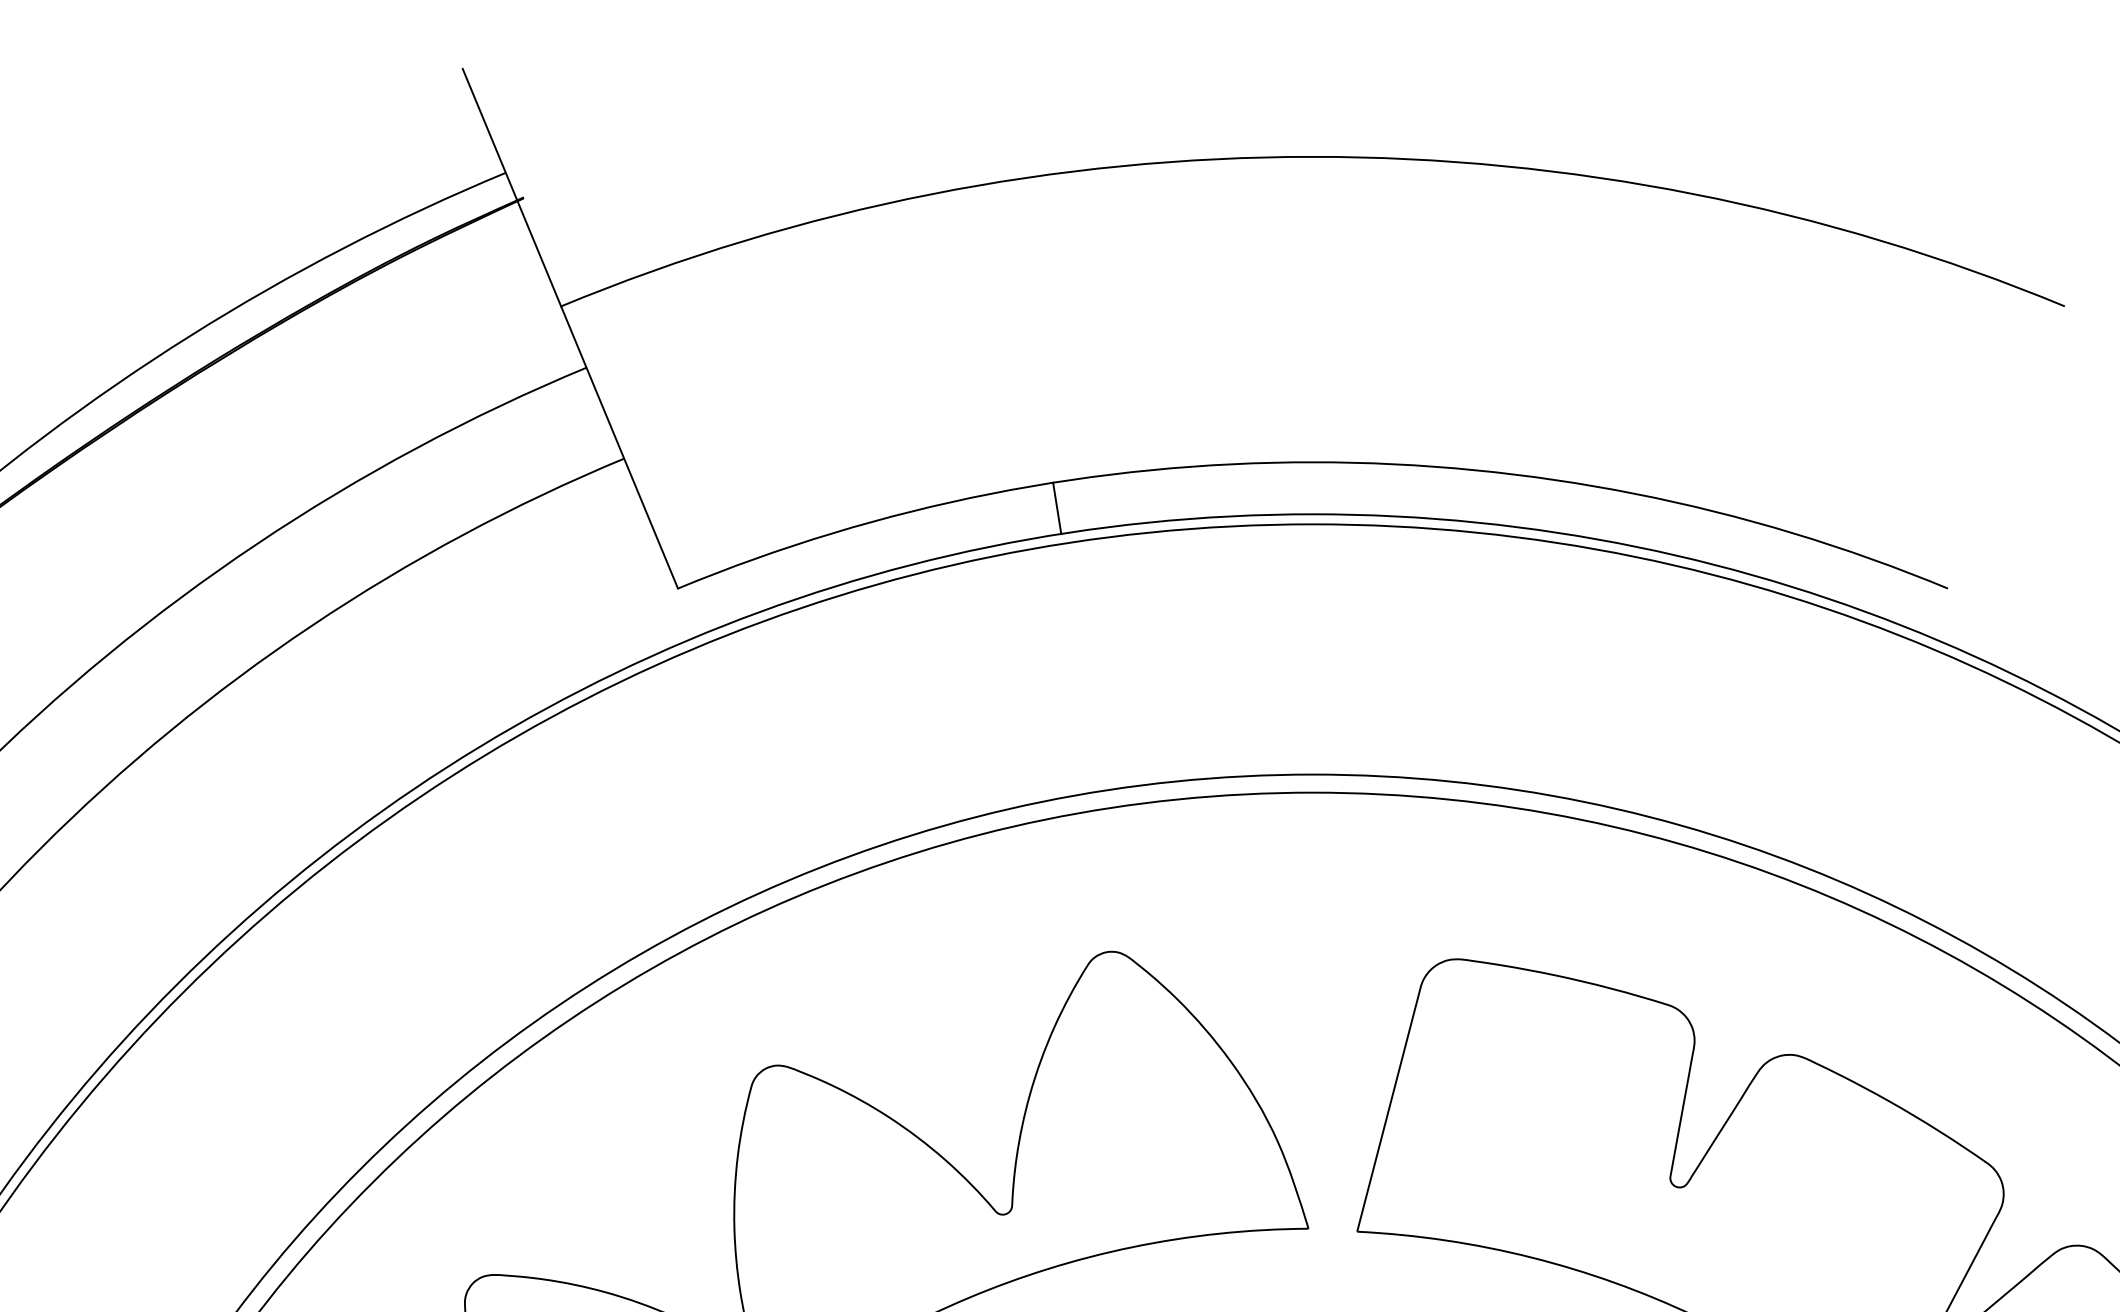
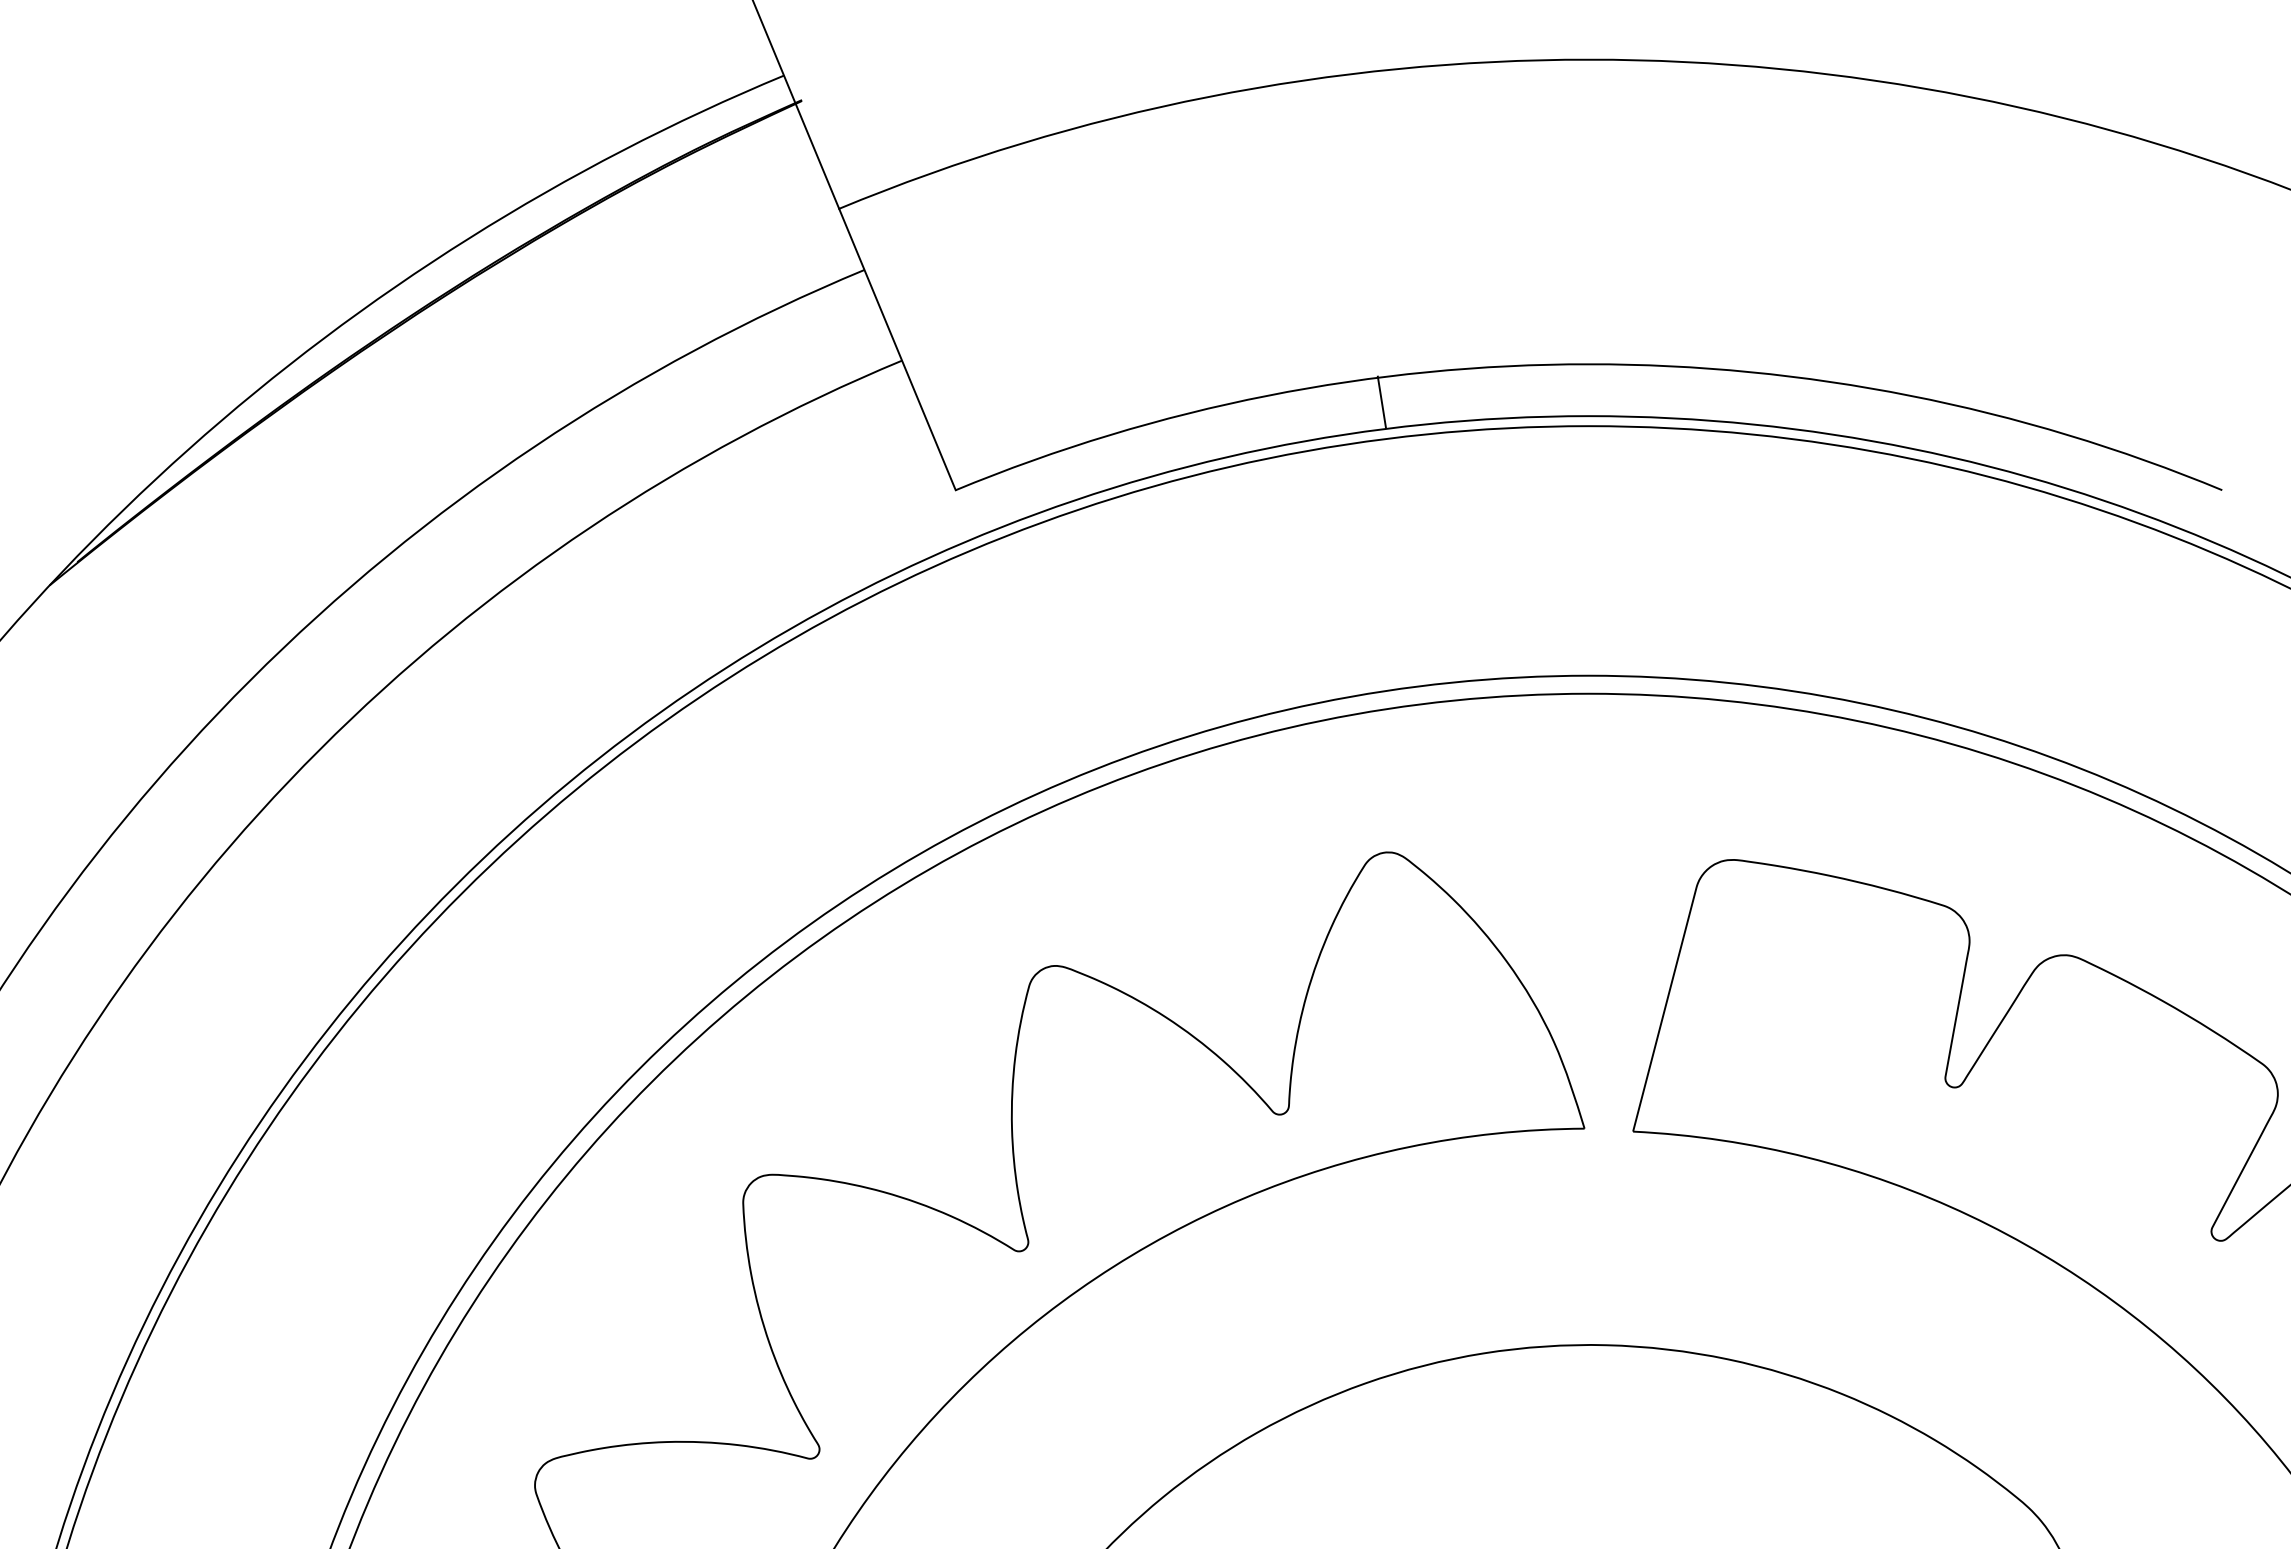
line: (1056, 507) -> (1381, 401), moved

